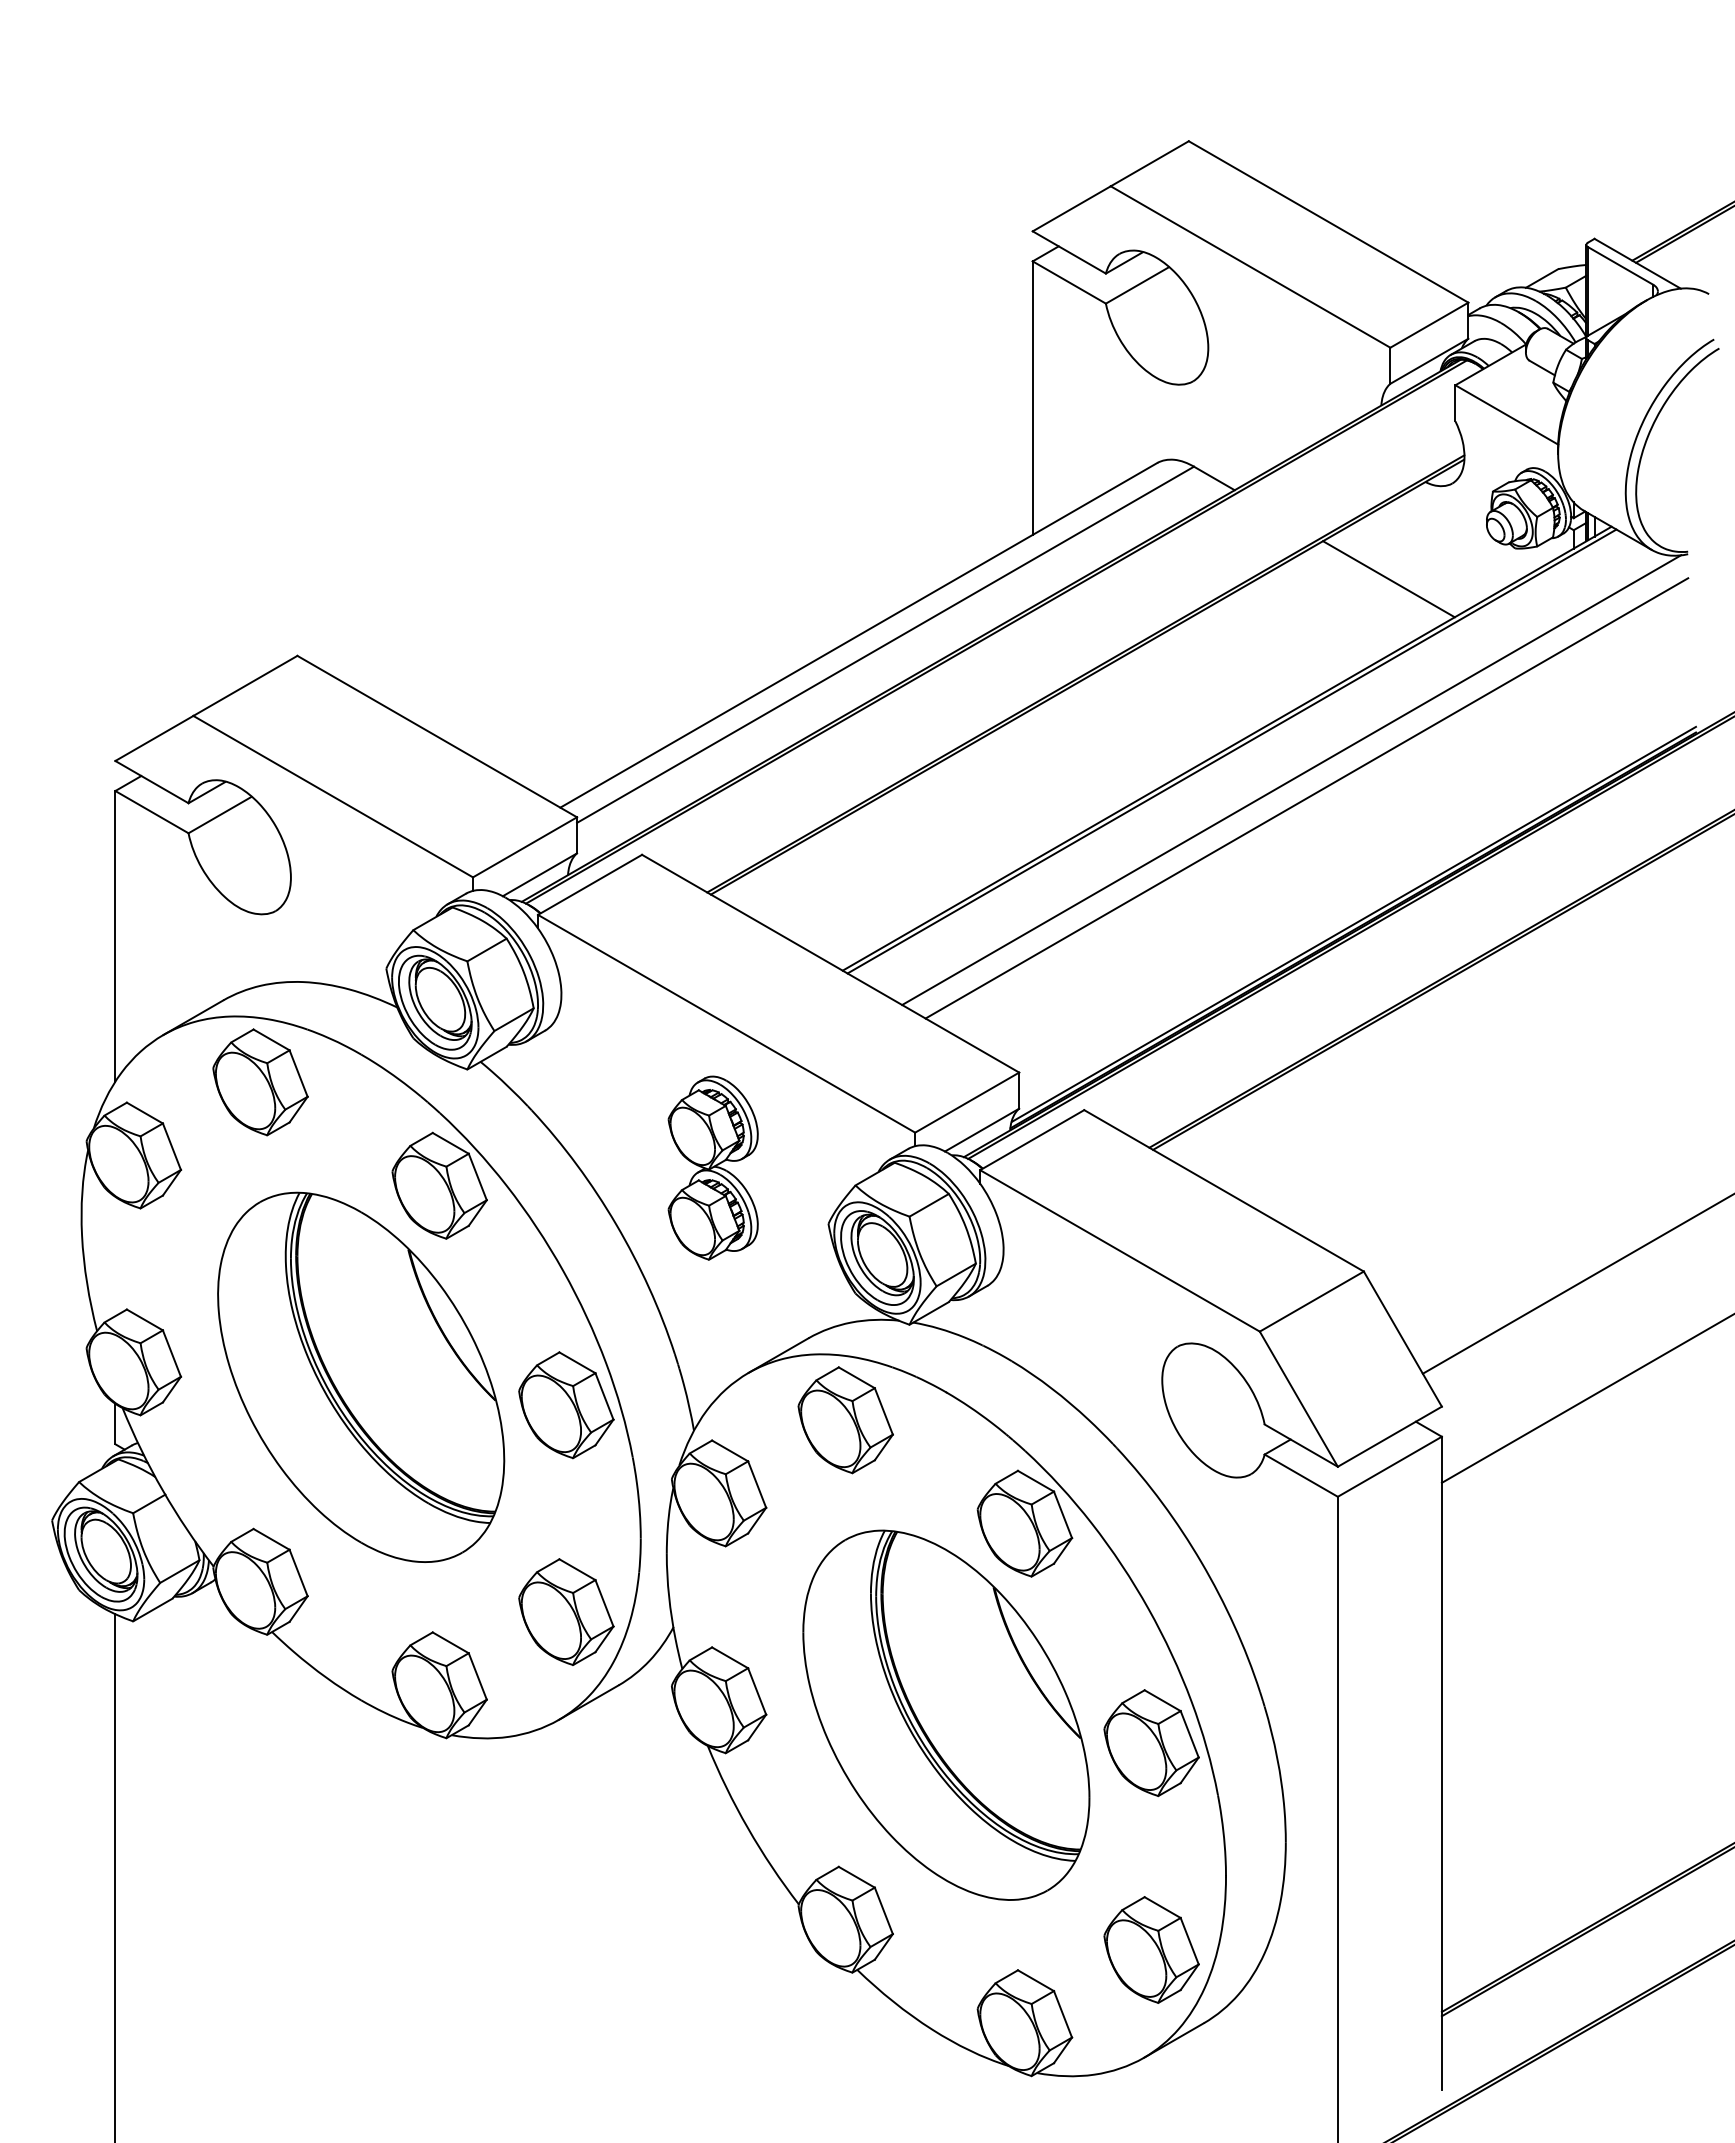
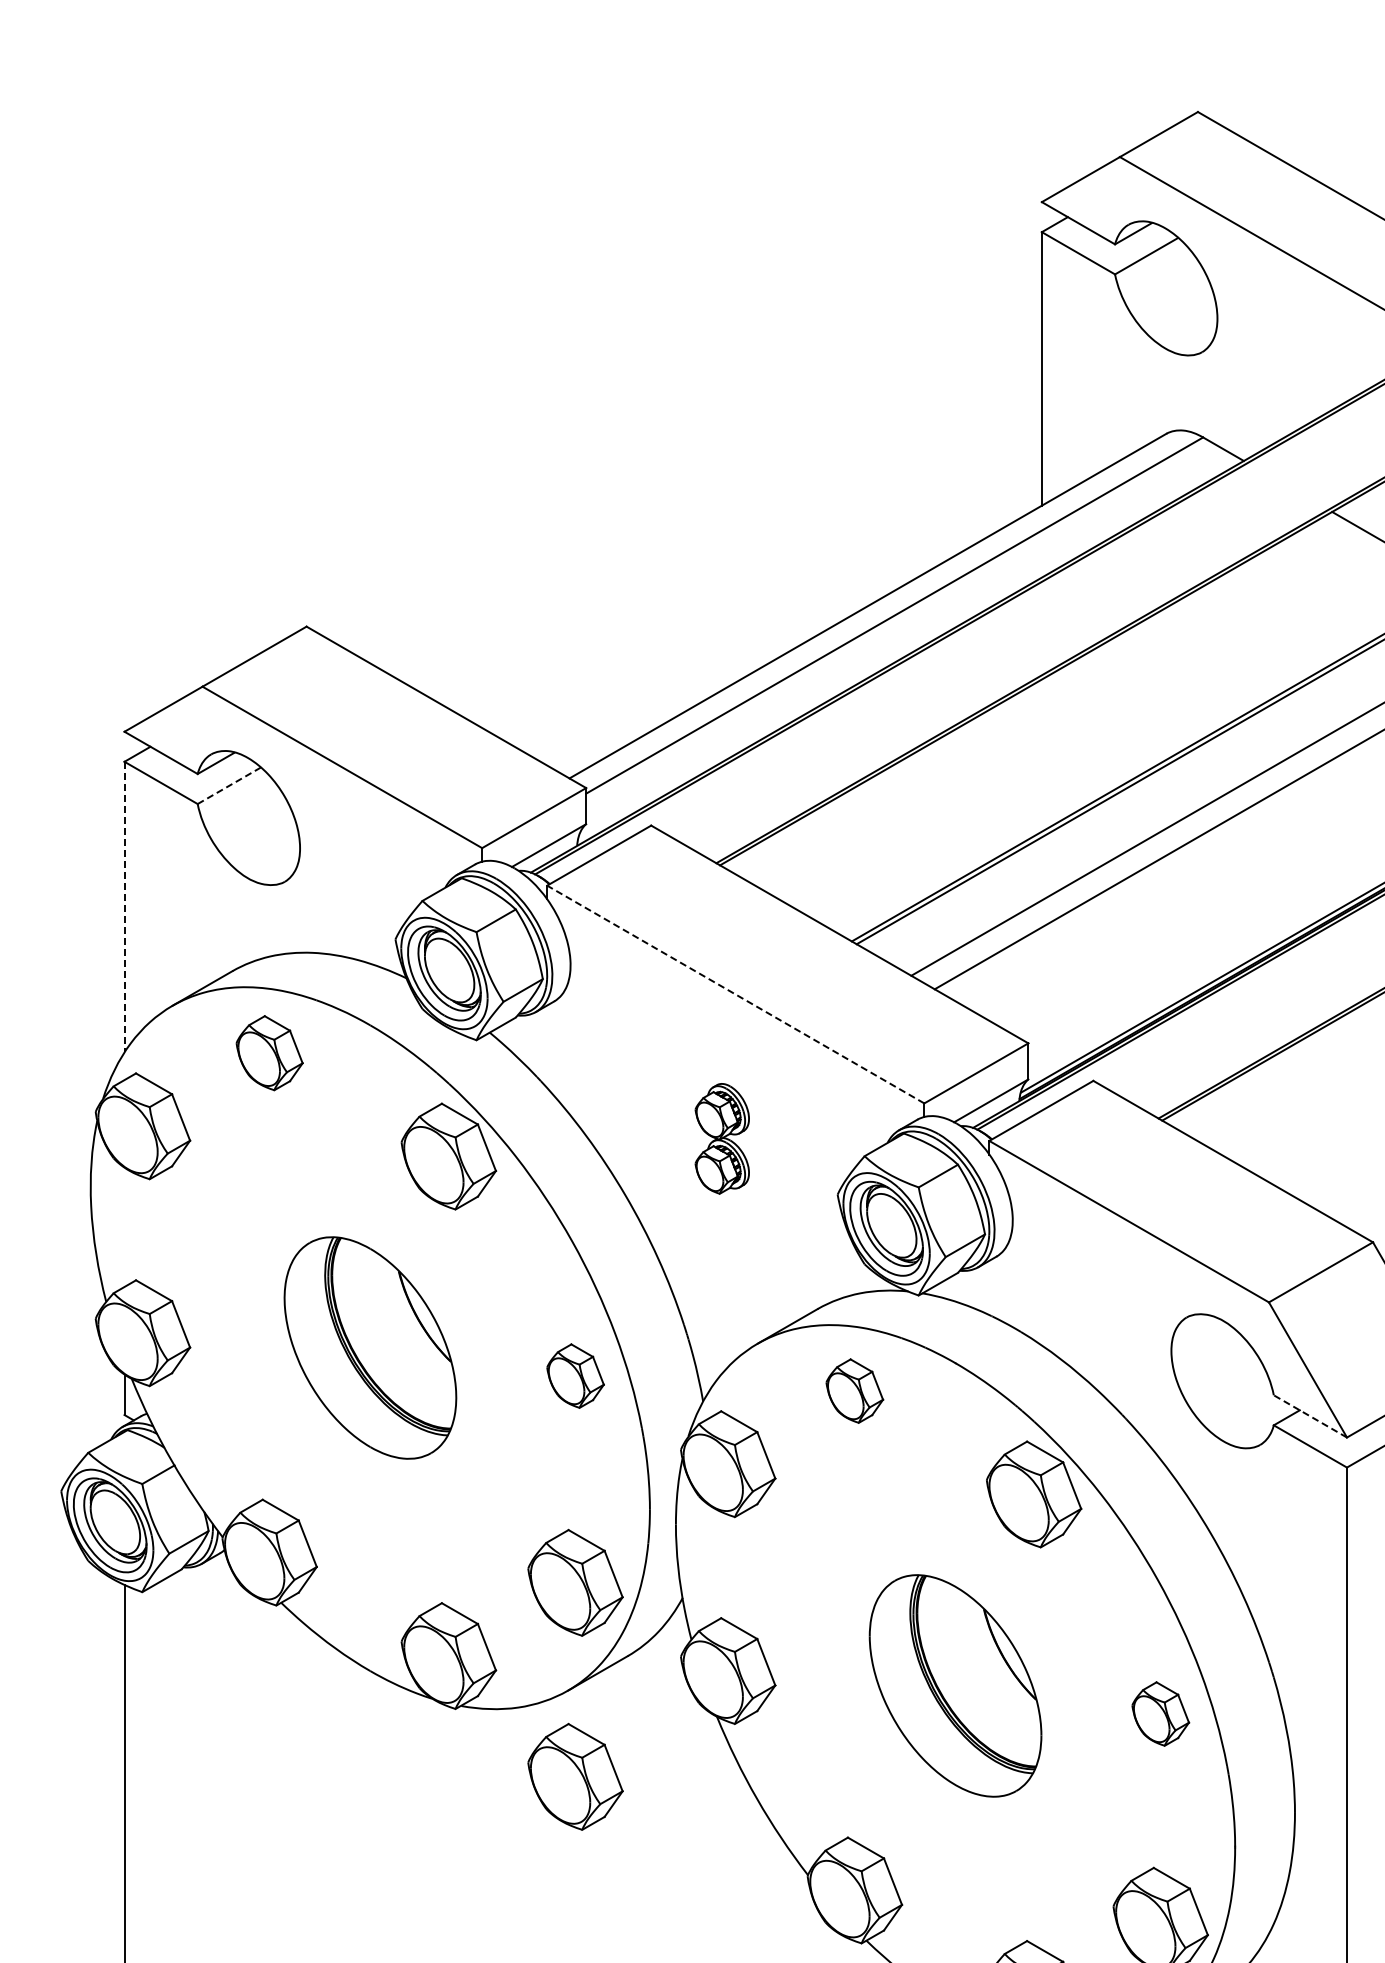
line: (220, 814) -> (229, 785), solid -> dashed
line: (115, 936) -> (124, 907), solid -> dashed
line: (726, 1023) -> (735, 994), solid -> dashed
part: (260, 1082) -> (269, 1053), size x0.7
part: (712, 1167) -> (721, 1138), size x0.6
part: (361, 1376) -> (370, 1347), size x0.6
part: (566, 1405) -> (575, 1376), size x0.6
part: (845, 1420) -> (854, 1391), size x0.6
line: (1300, 1445) -> (1309, 1416), solid -> dashed
part: (946, 1714) -> (955, 1685), size x0.6
part: (1151, 1743) -> (1160, 1714), size x0.6
part: (566, 1805) -> (575, 1776), added

